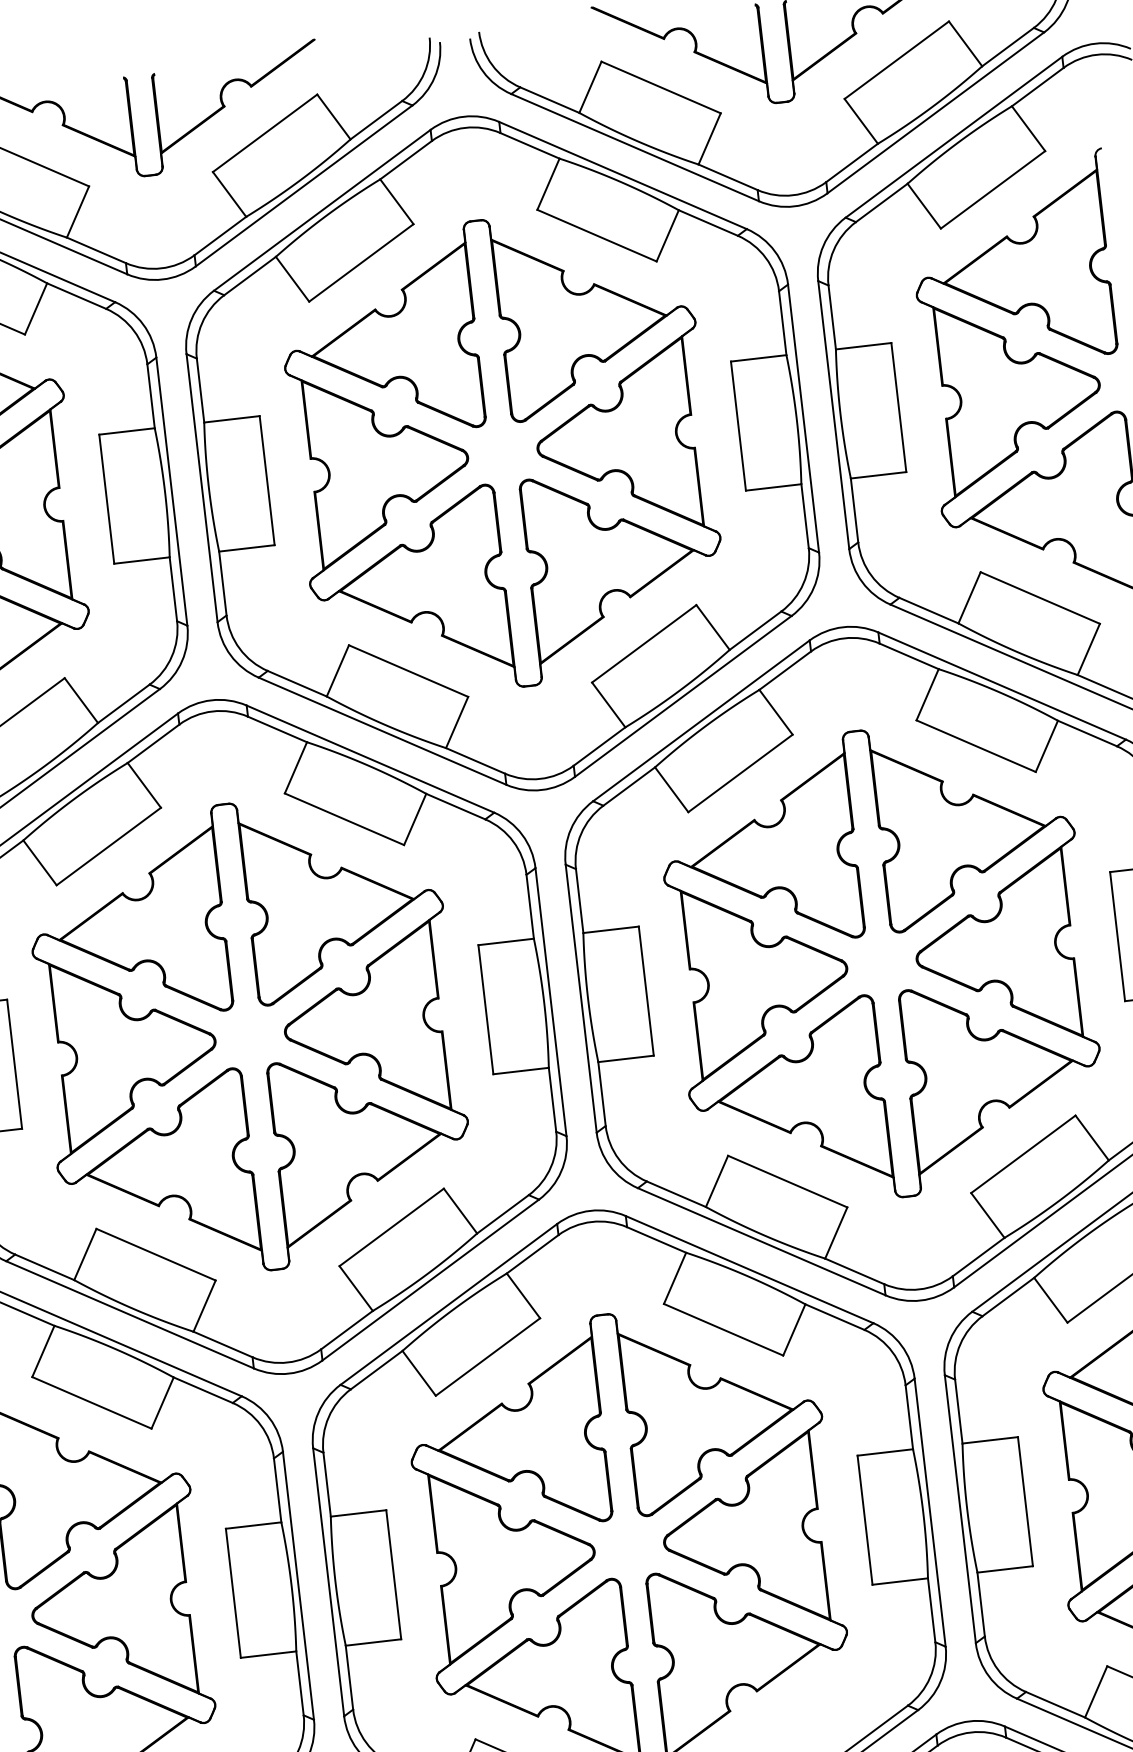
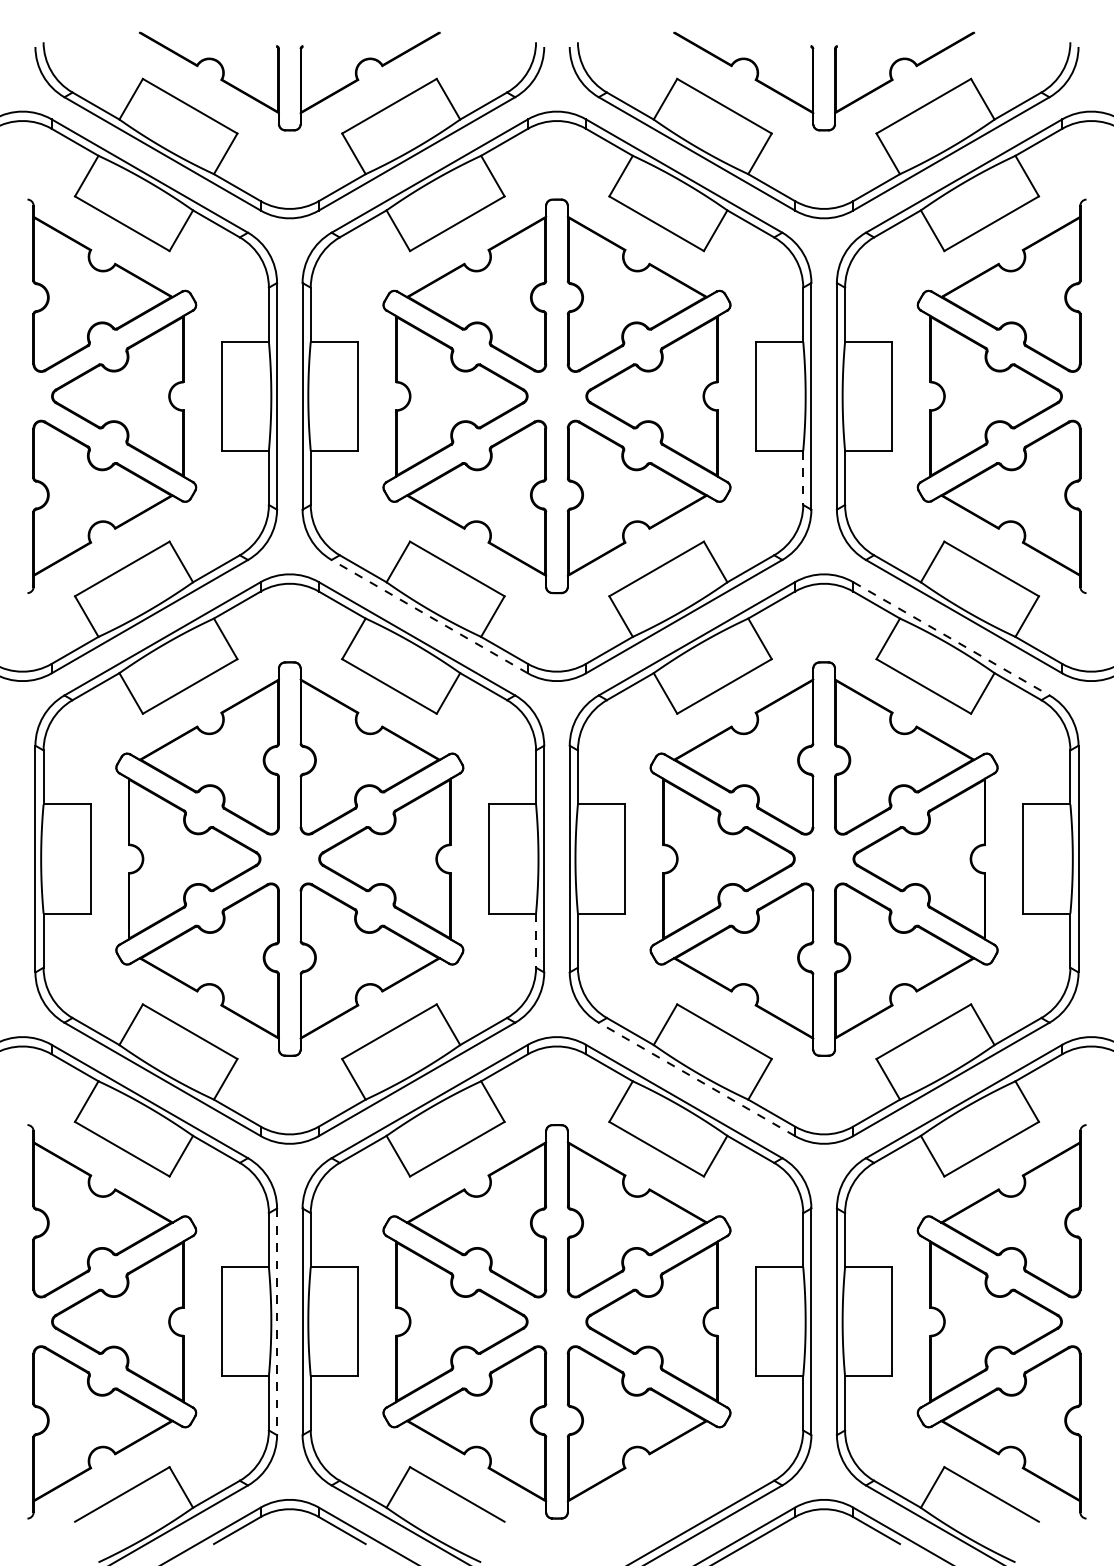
line: (805, 516) -> (803, 478), solid -> dashed
line: (1002, 686) -> (951, 639), solid -> dashed
line: (382, 731) -> (429, 616), solid -> dashed
line: (553, 1100) -> (536, 941), solid -> dashed
line: (761, 1241) -> (696, 1079), solid -> dashed
line: (299, 1586) -> (277, 1322), solid -> dashed

